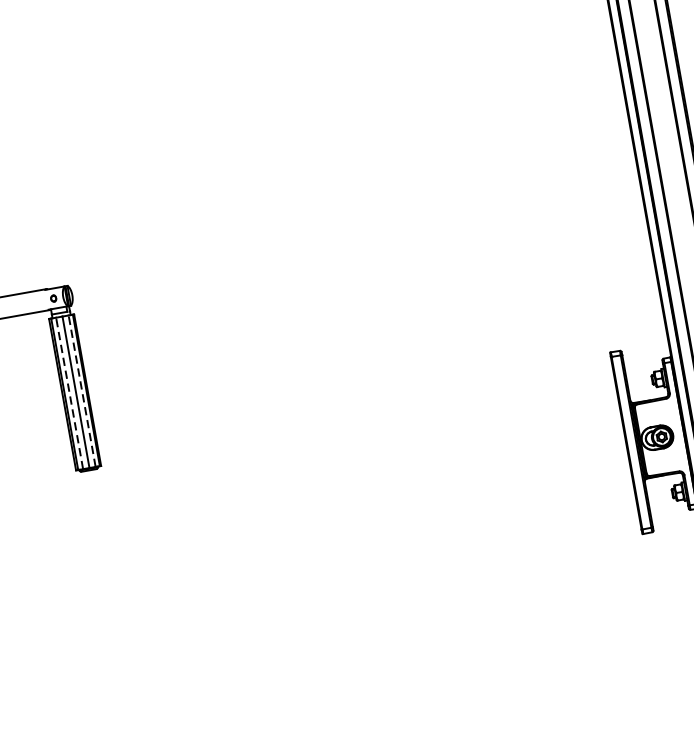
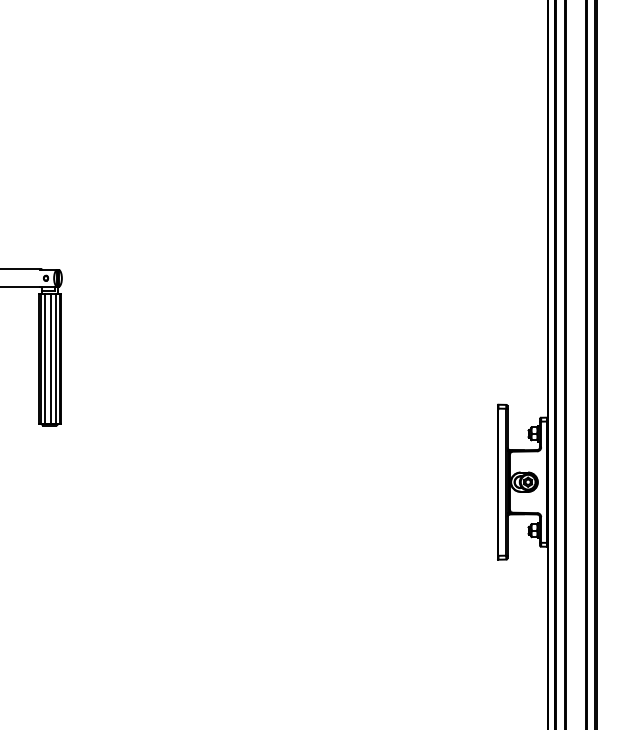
line: (81, 391) -> (55, 359), dashed -> solid
line: (70, 393) -> (45, 359), dashed -> solid

